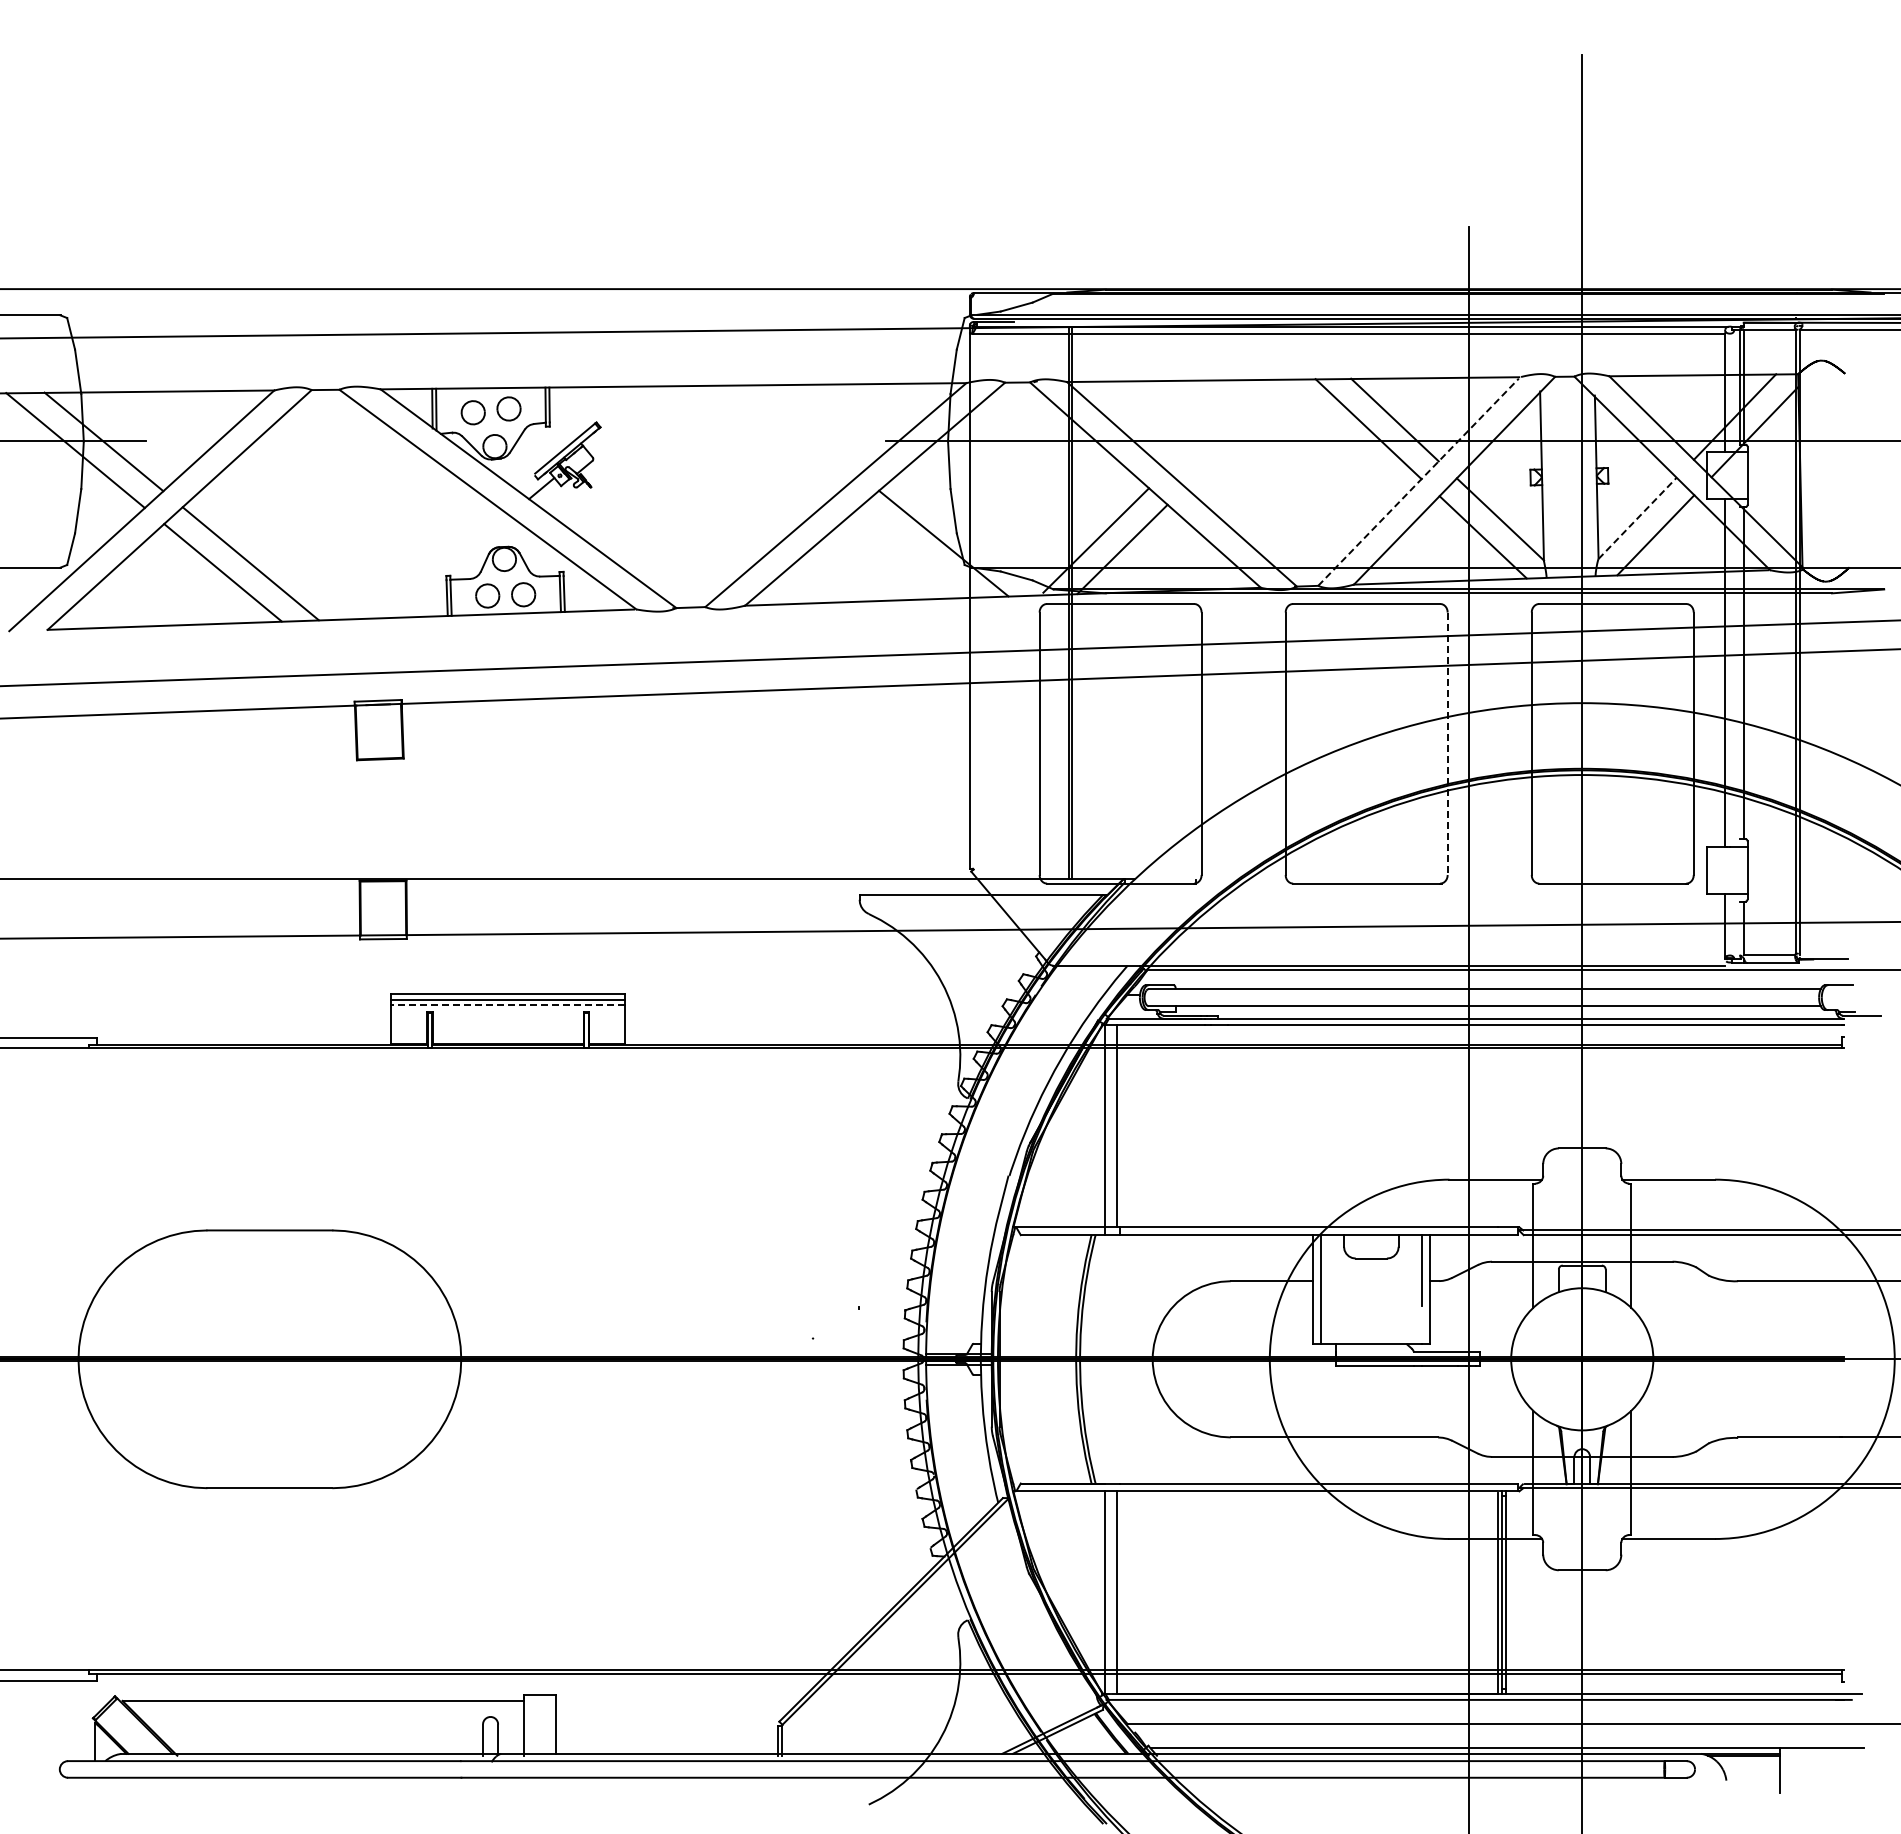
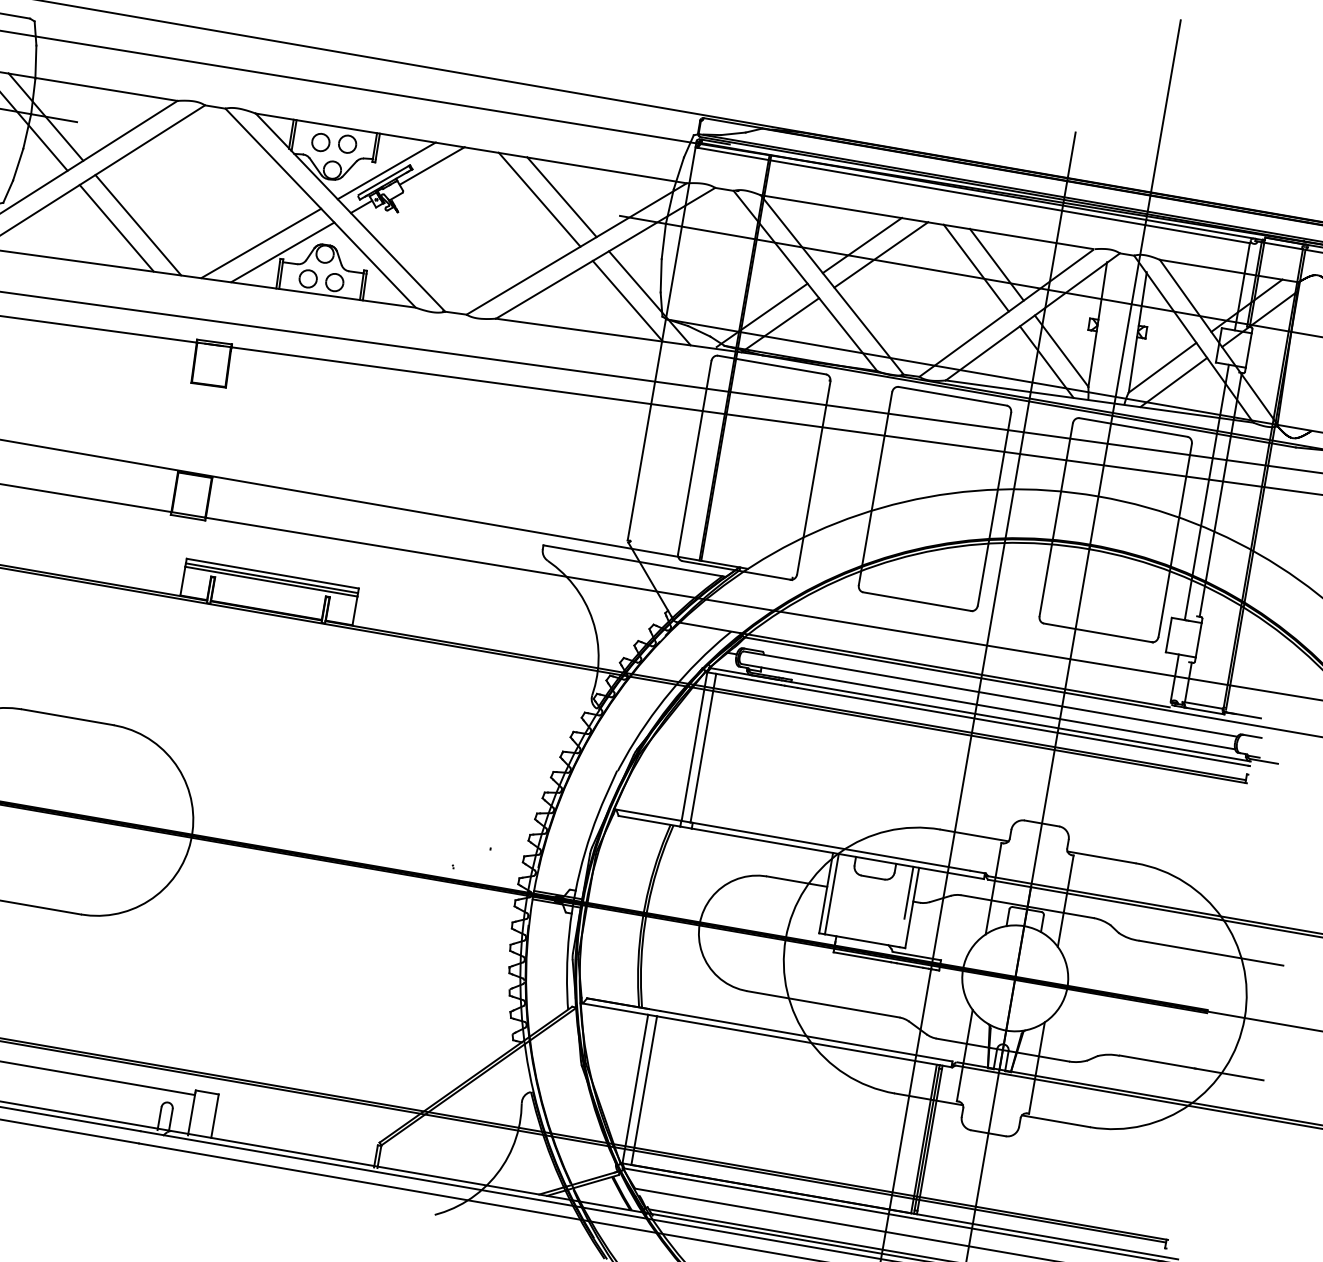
line: (625, 418) -> (431, 166), added
line: (1212, 424) -> (862, 244), added
line: (804, 429) -> (561, 196), added
line: (1239, 433) -> (880, 254), added
line: (566, 434) -> (386, 170), added
line: (775, 438) -> (539, 199), added
line: (1418, 481) -> (1006, 312), dashed -> solid
line: (1637, 518) -> (1162, 367), dashed -> solid
line: (914, 552) -> (627, 301), added
line: (417, 559) -> (261, 243), added
line: (447, 566) -> (282, 252), added
line: (1447, 744) -> (994, 509), dashed -> solid
line: (507, 1004) -> (270, 581), dashed -> solid

